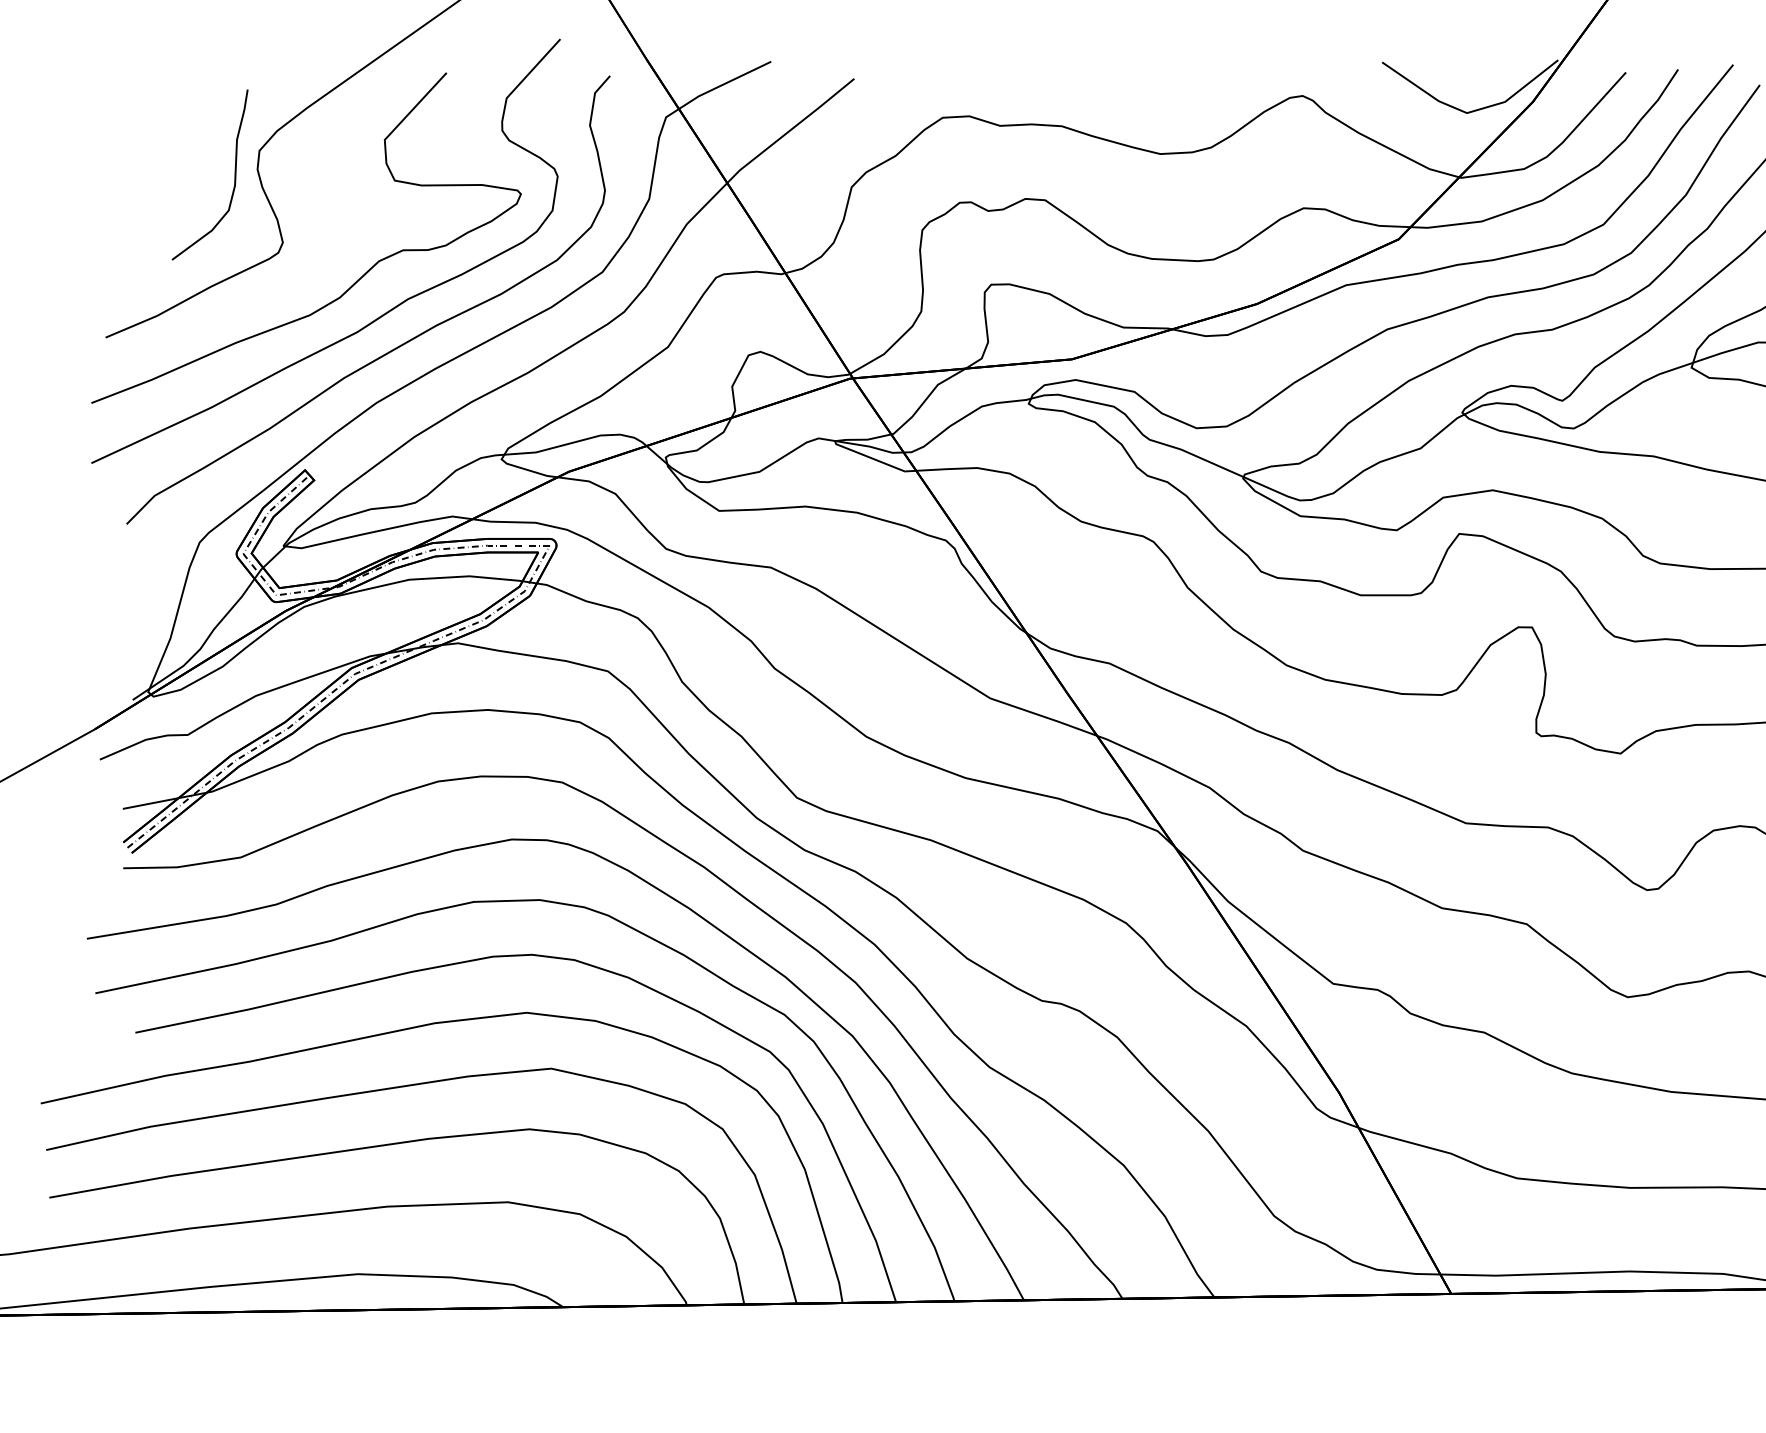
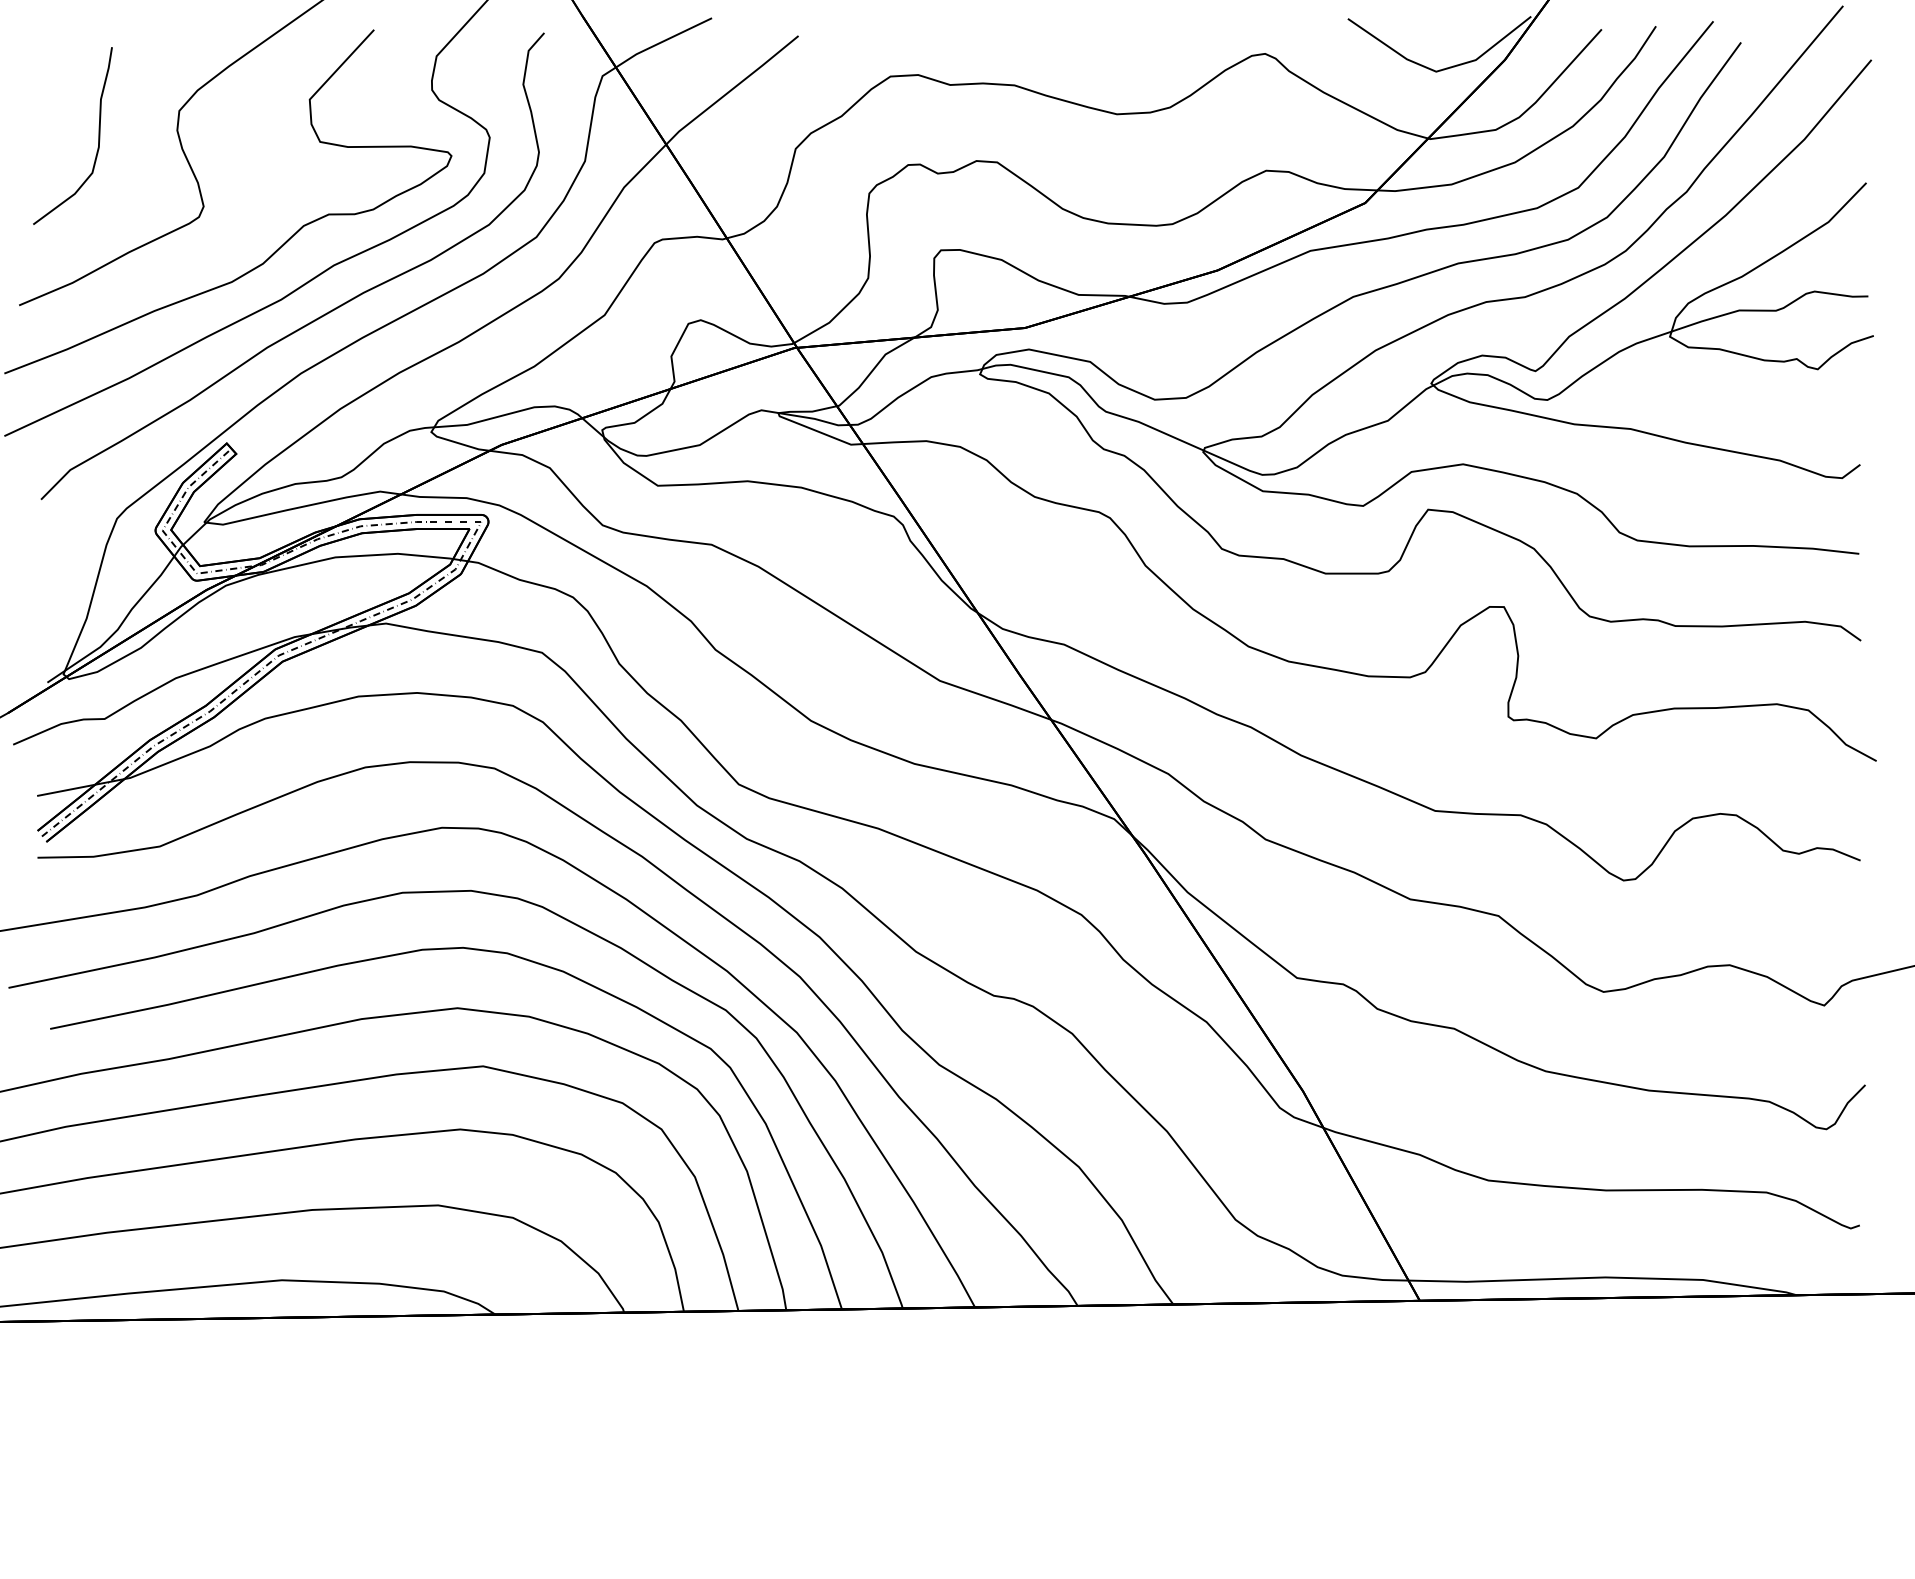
curve: (234, 174) -> (98, 135), moved

